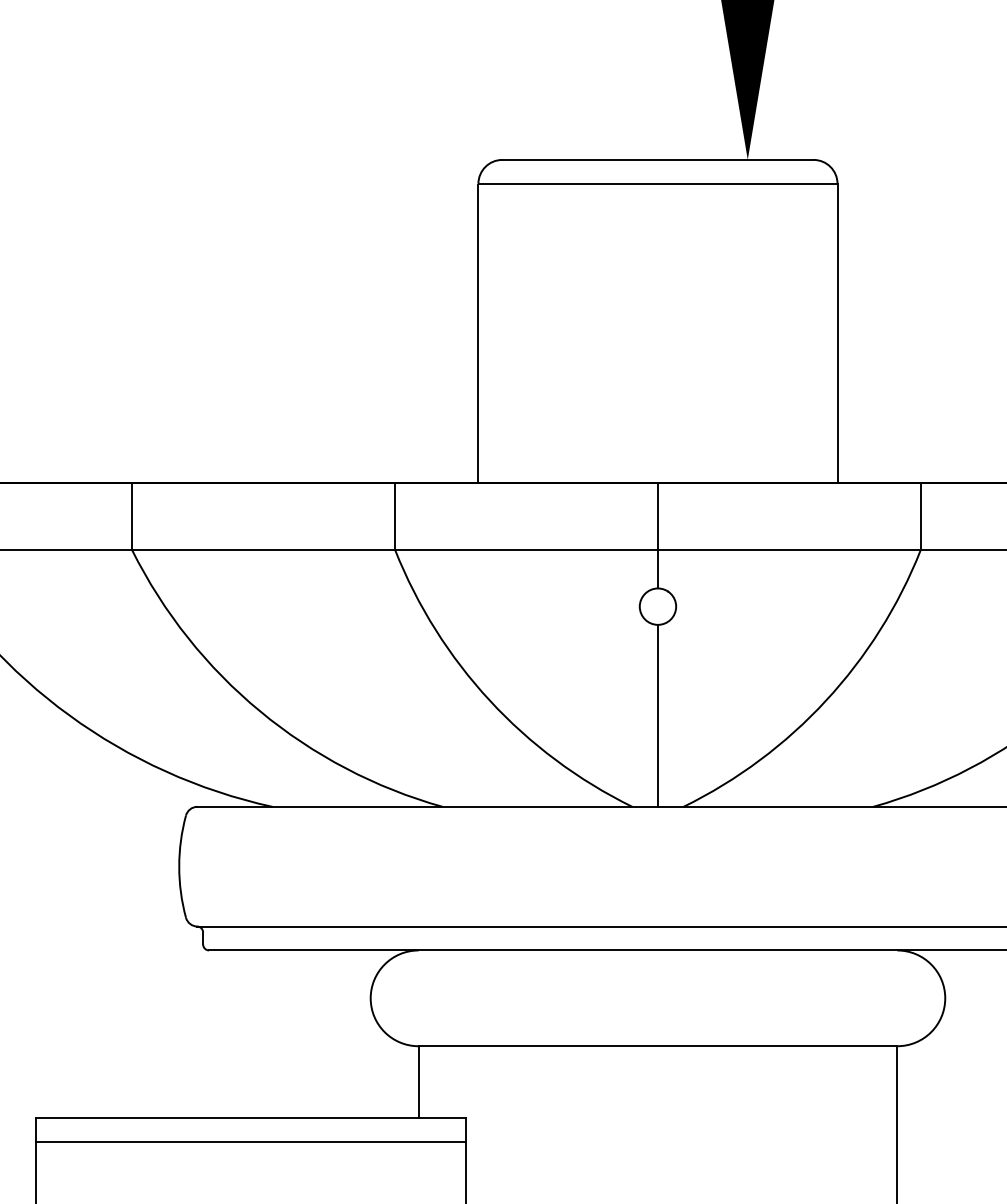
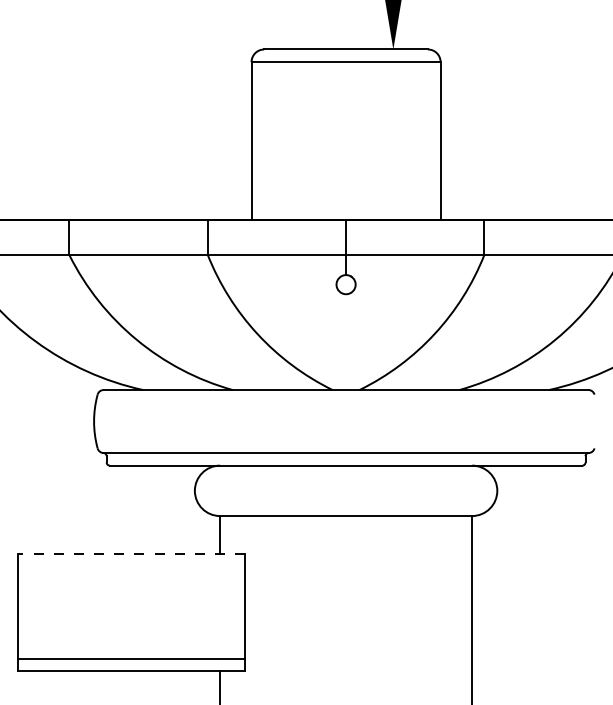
line: (658, 716) -> (346, 342), removed
line: (250, 1117) -> (131, 553), solid -> dashed
line: (250, 1142) -> (131, 566), removed

